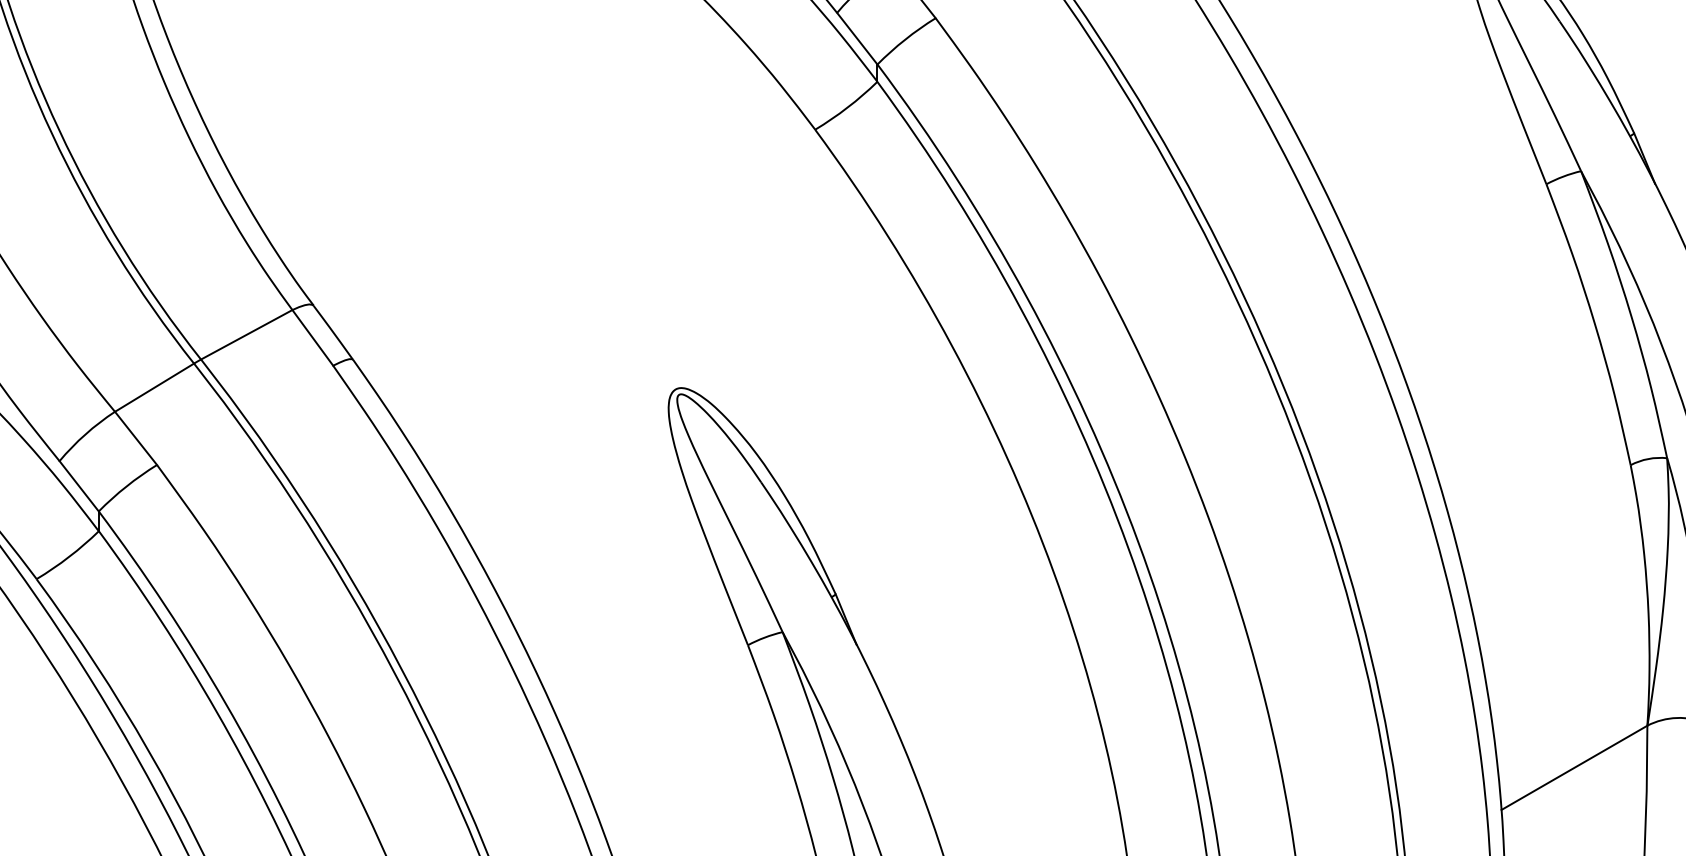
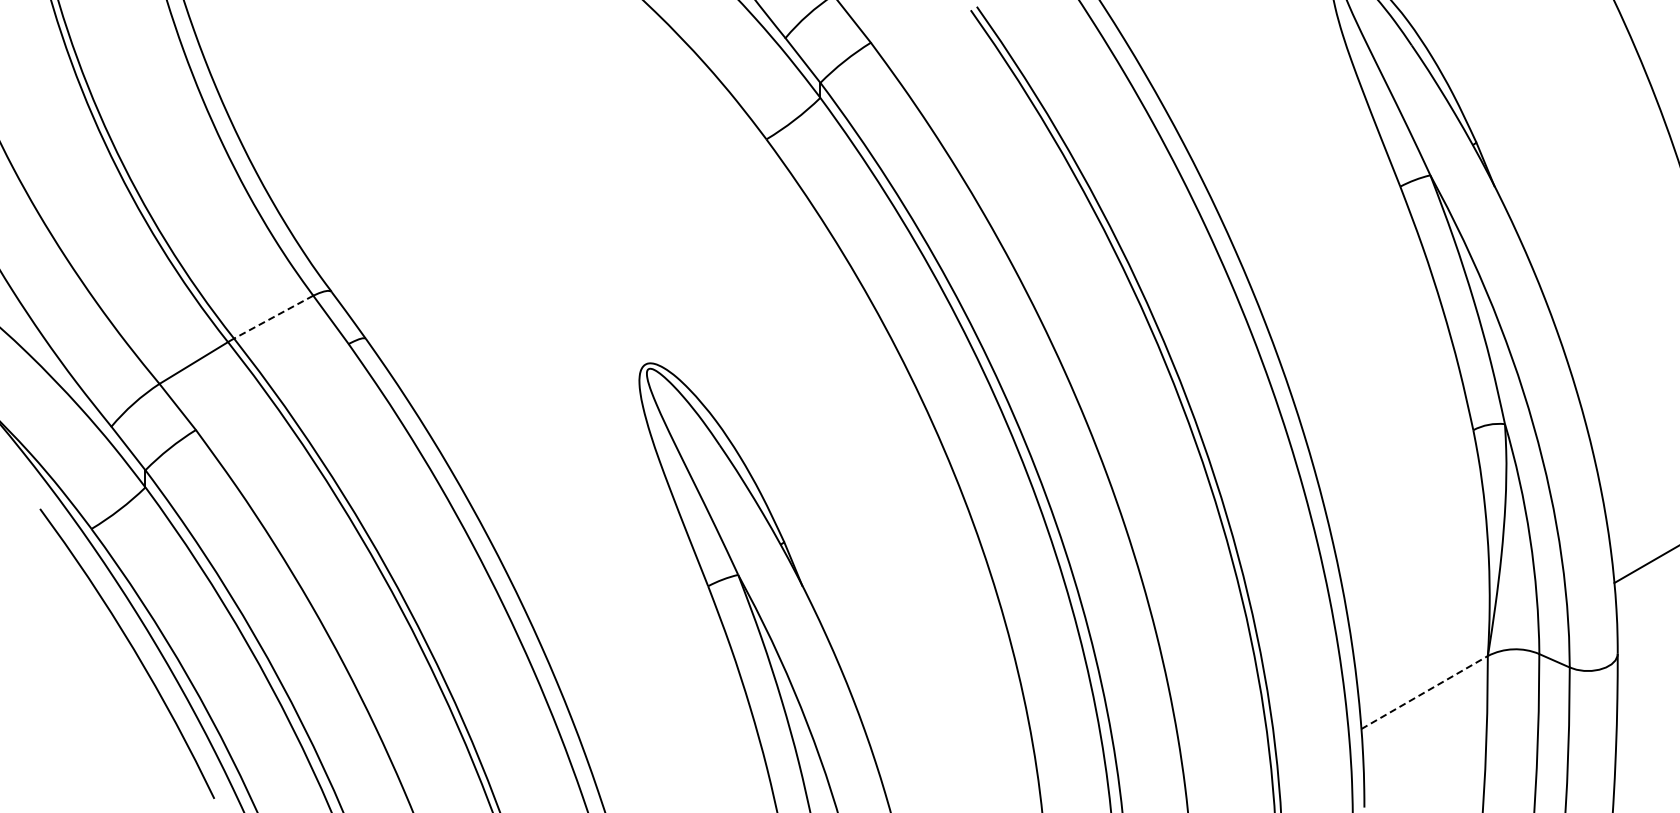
line: (246, 335) -> (273, 317), solid -> dashed
line: (1575, 767) -> (1425, 692), solid -> dashed

